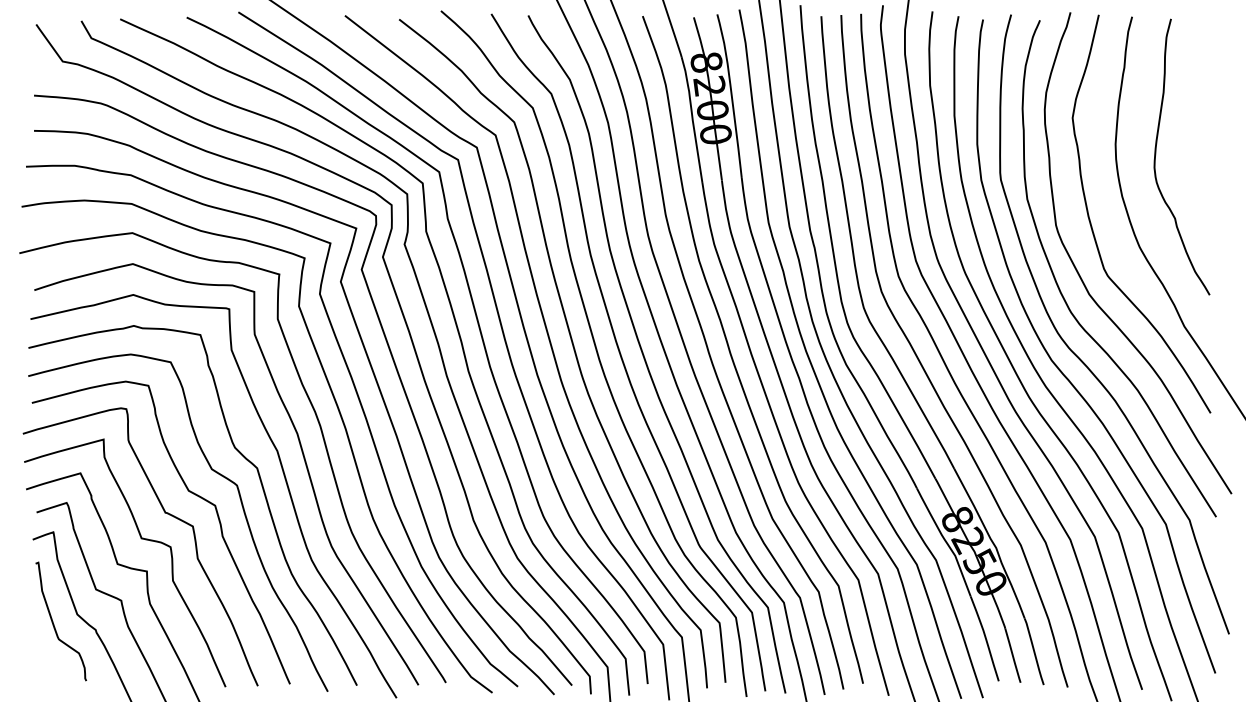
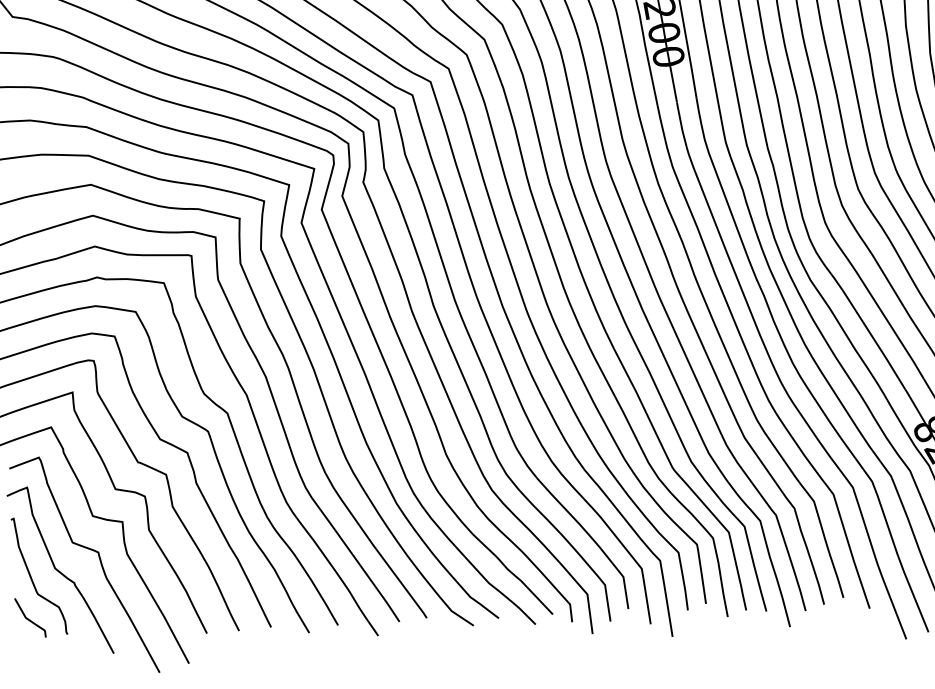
curve: (50, 664) -> (30, 619), added

